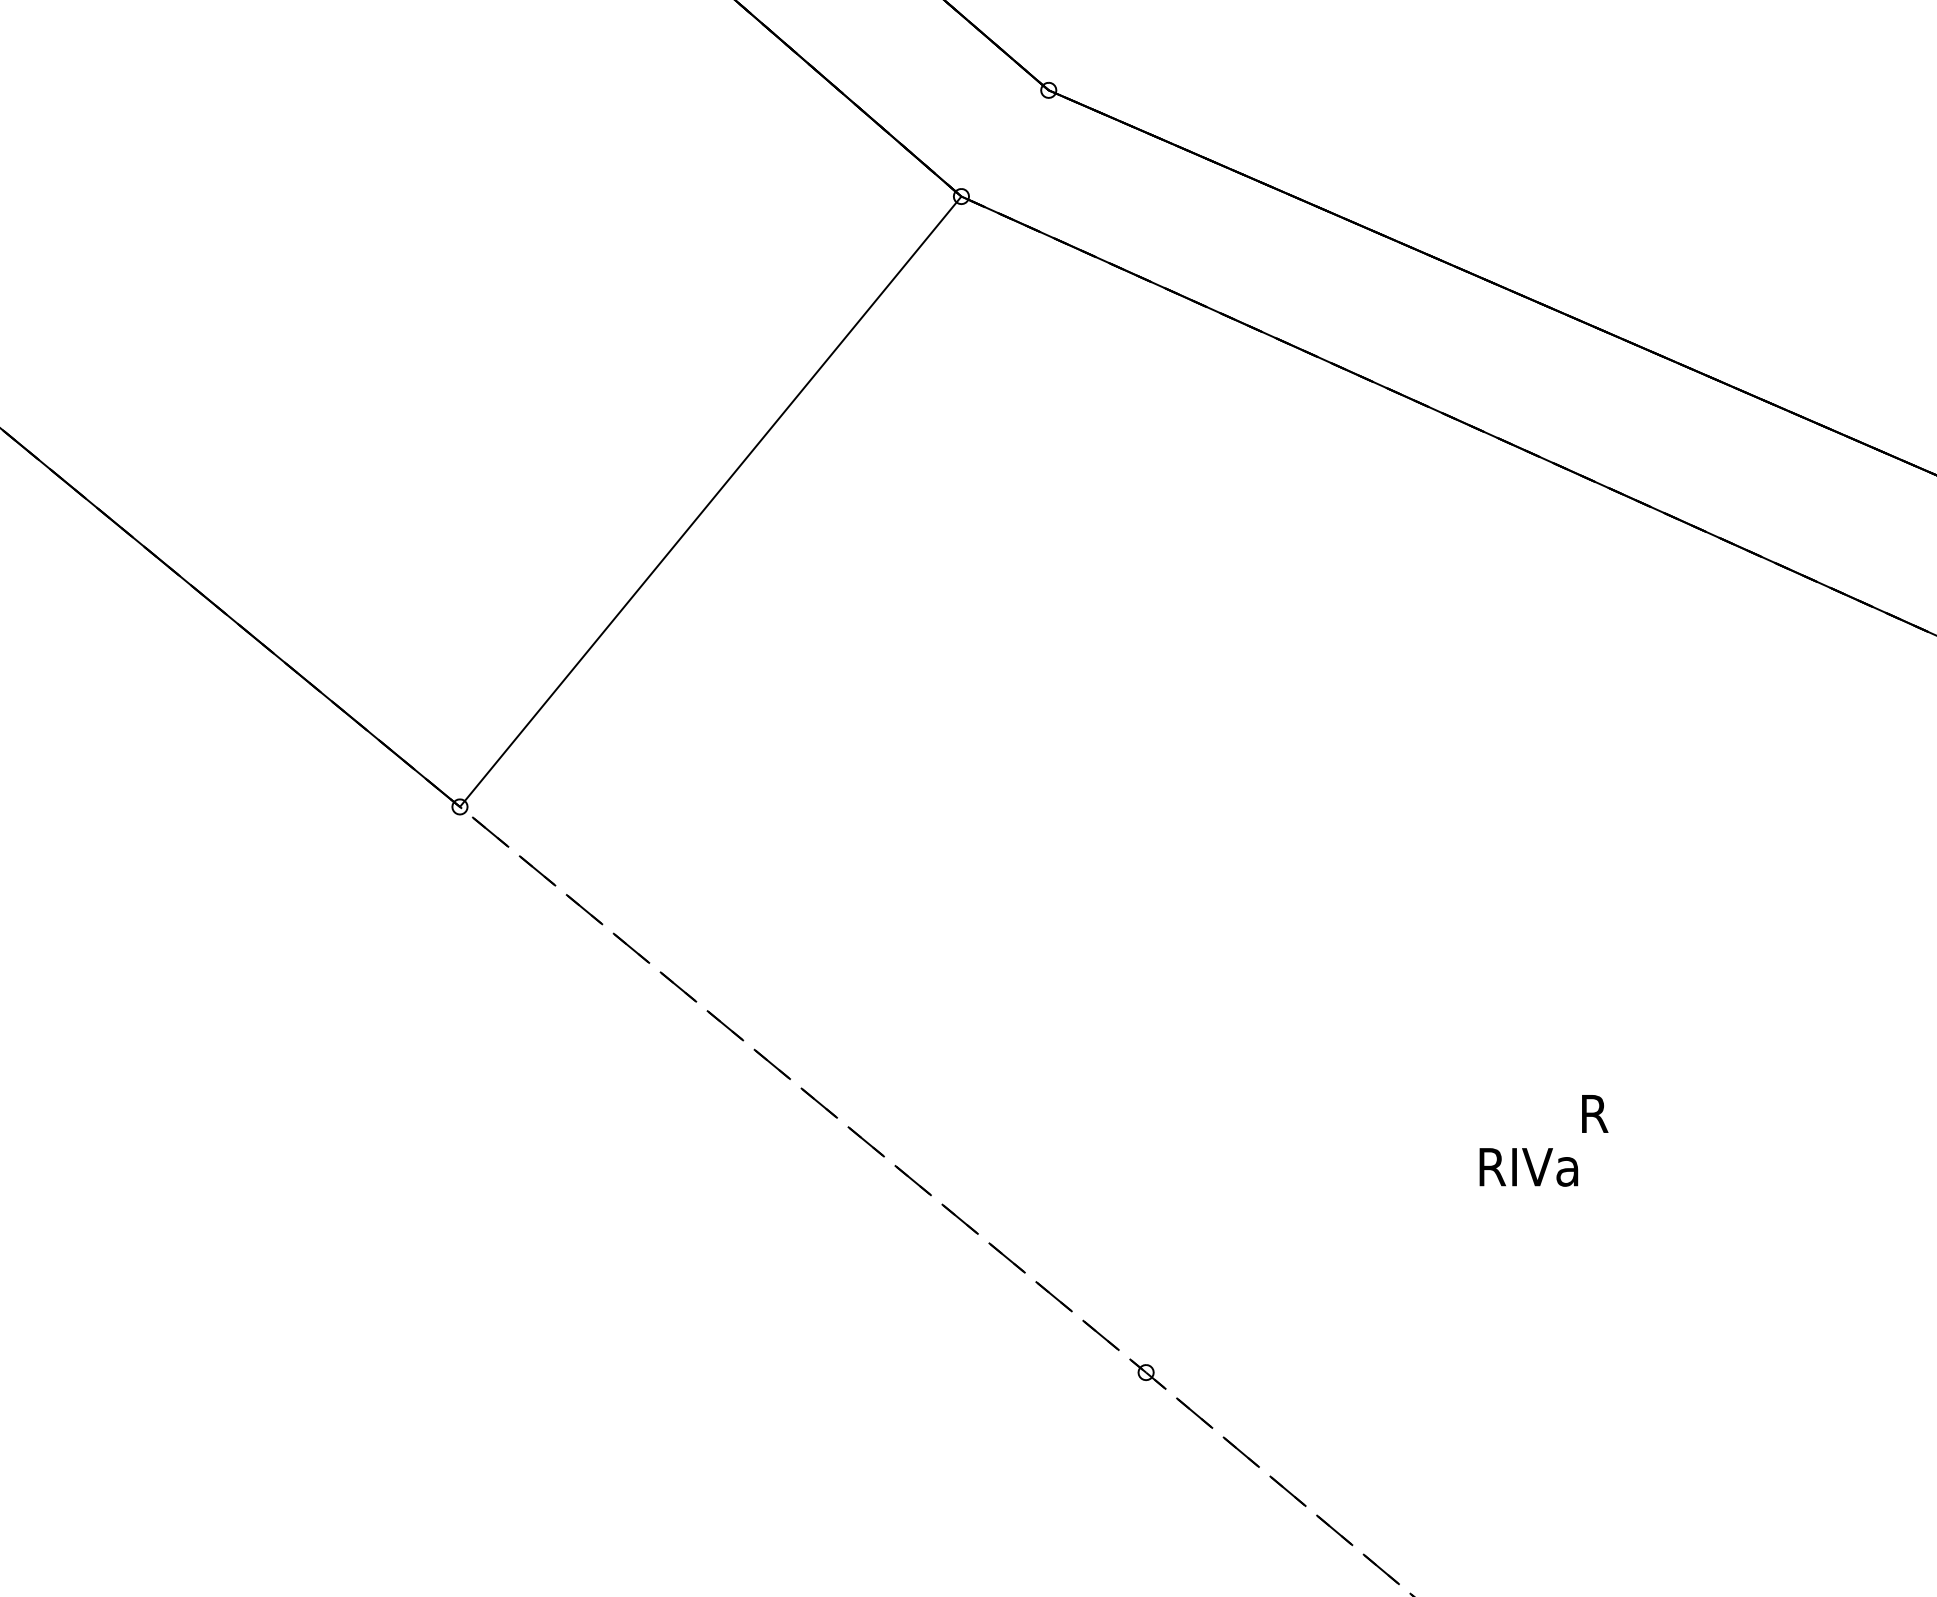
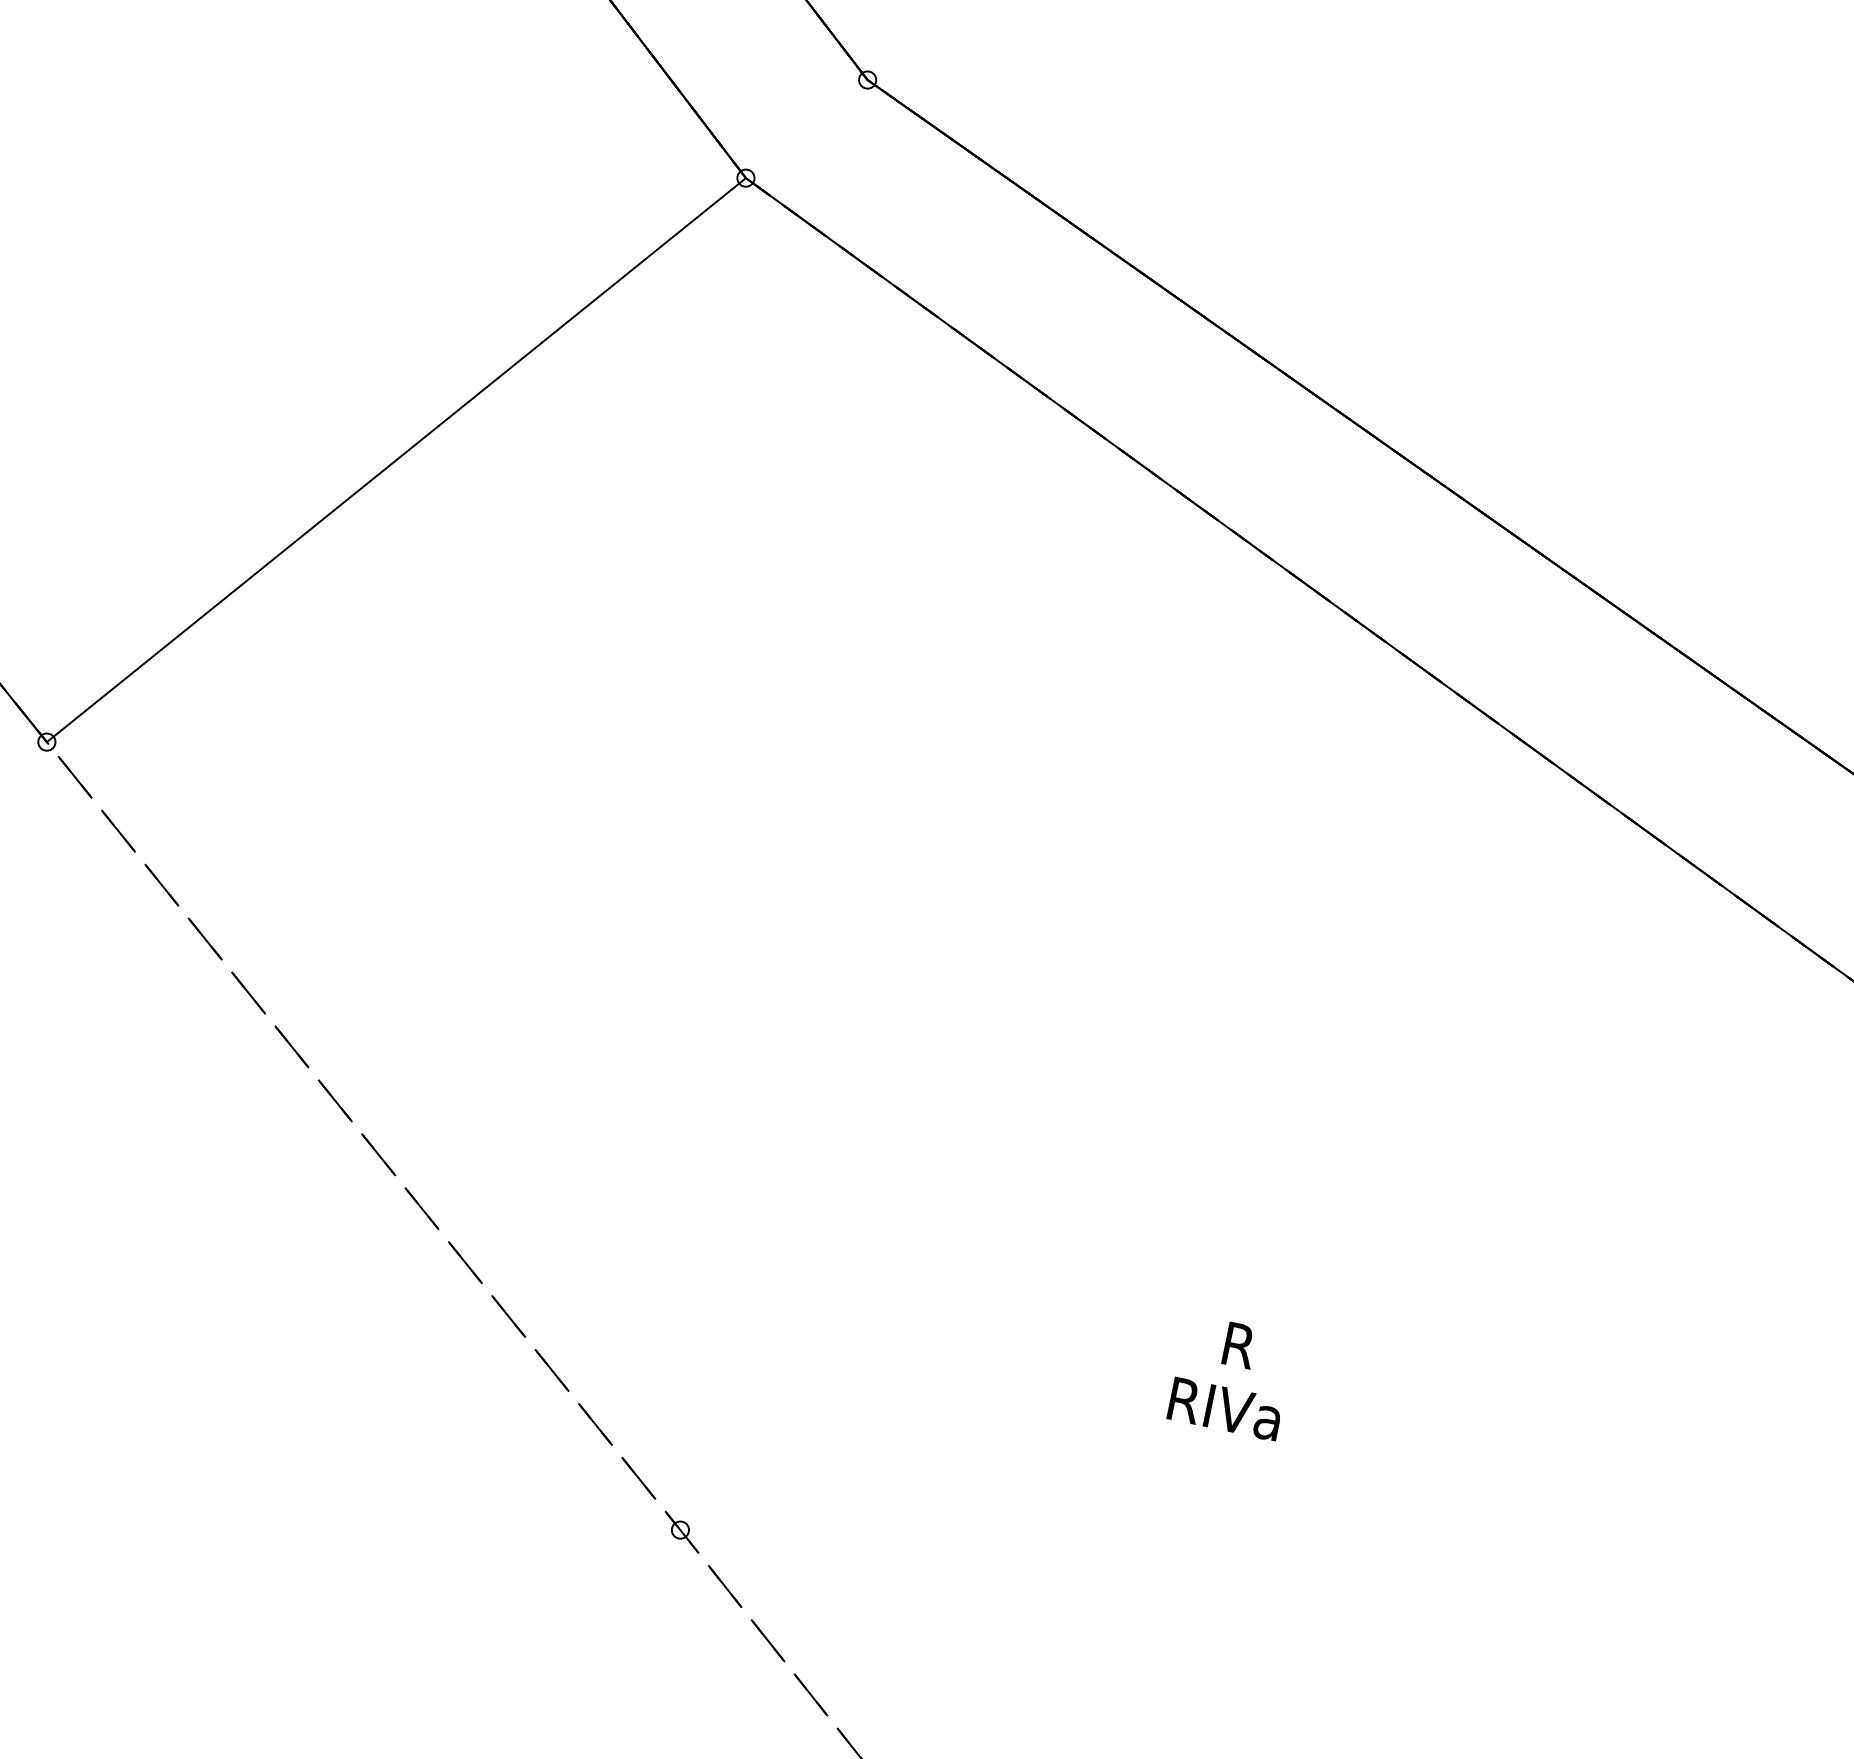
text: (1528, 1167) -> (1224, 1409), moved

